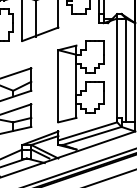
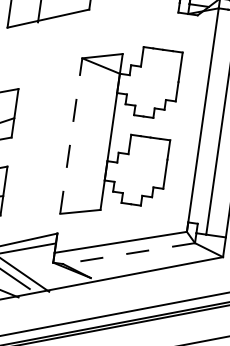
line: (58, 85) -> (71, 134), solid -> dashed
line: (92, 135) -> (129, 252), solid -> dashed

